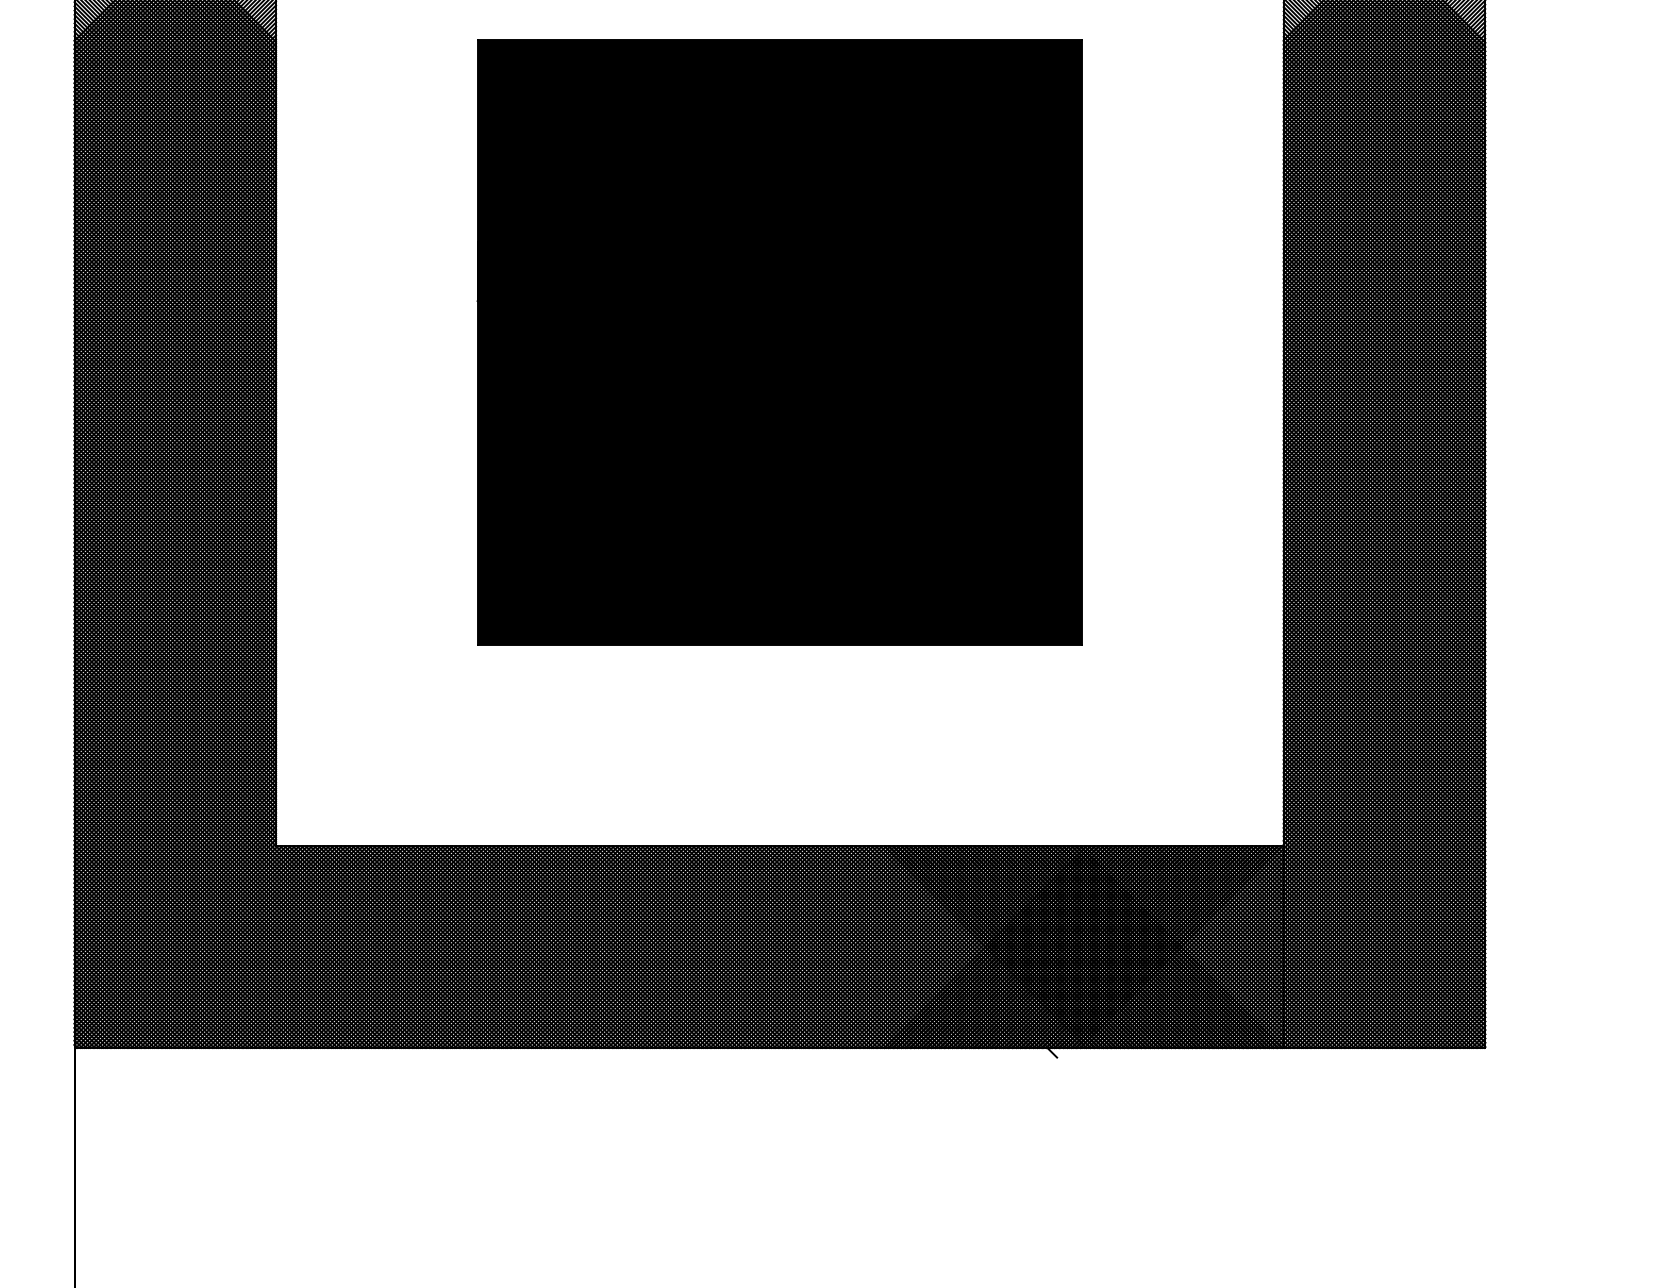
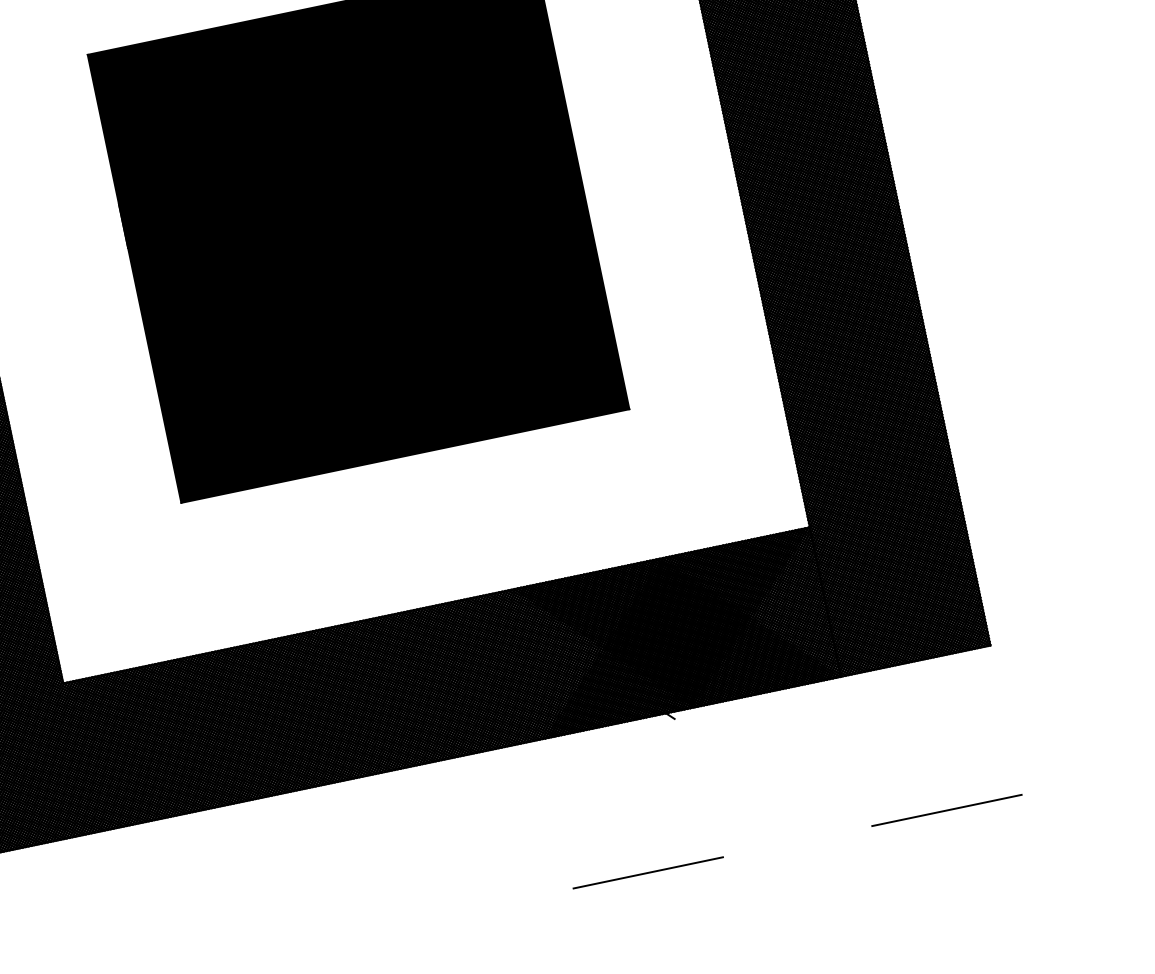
line: (981, 1249) -> (648, 872), added
line: (1384, 1249) -> (946, 810), added

